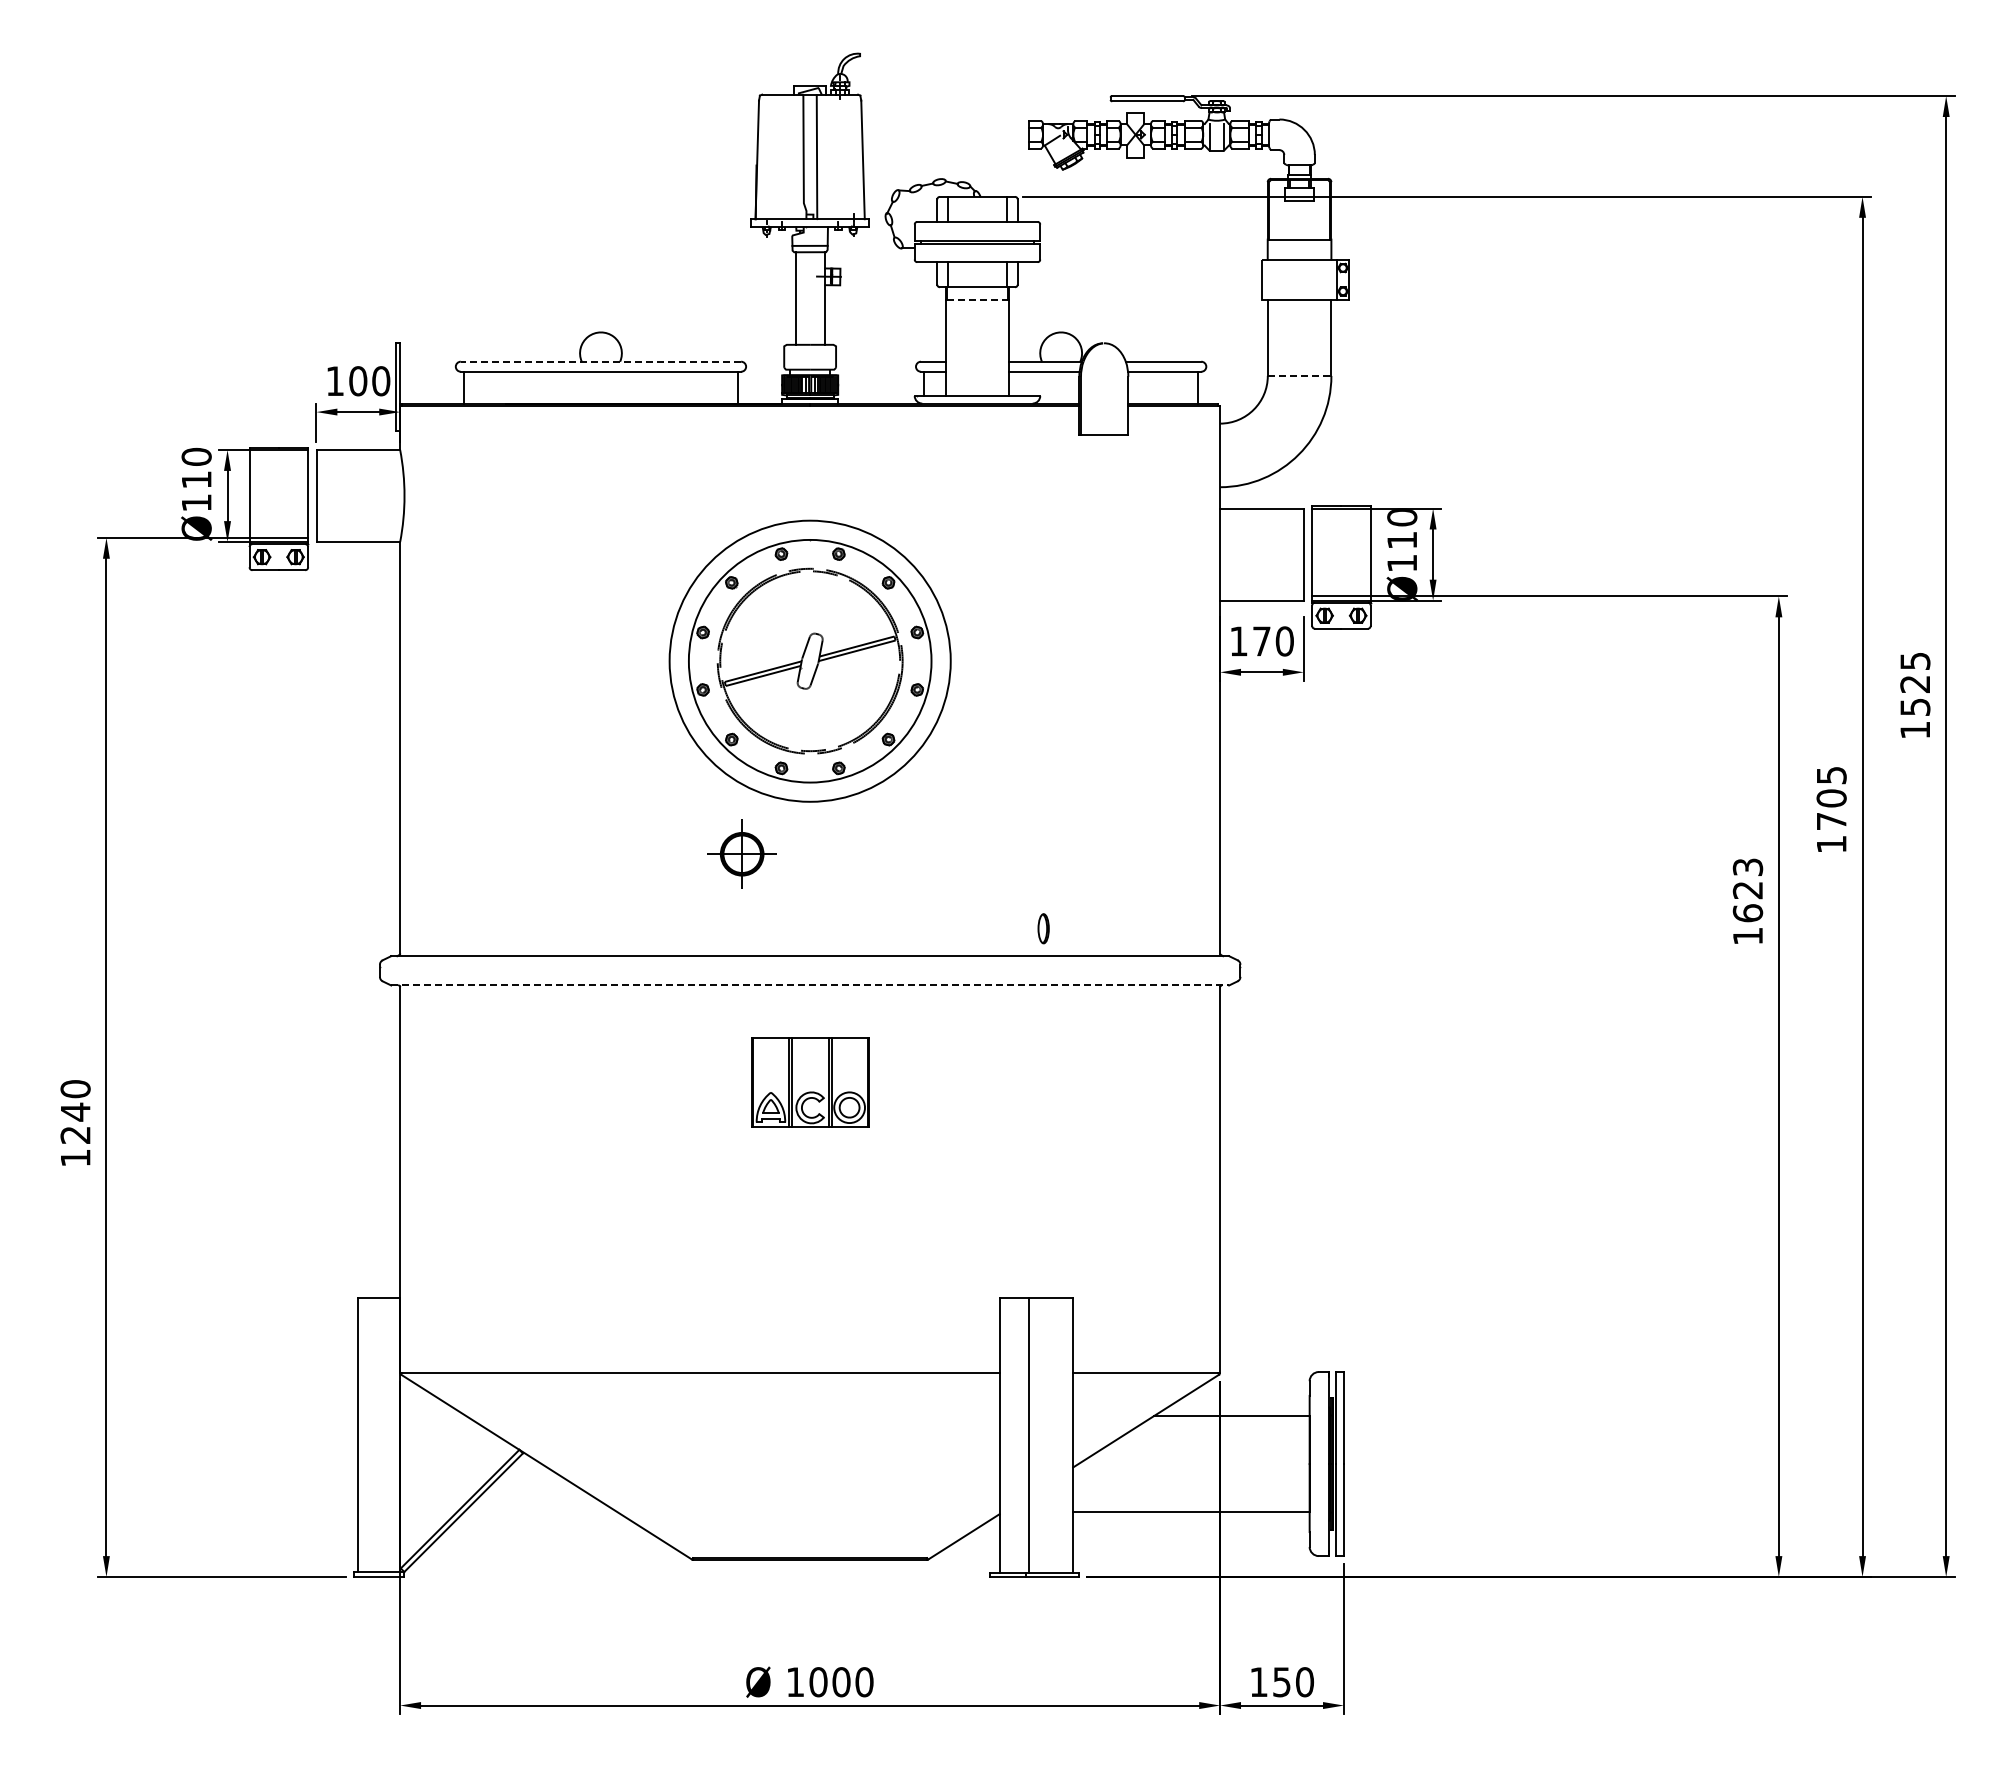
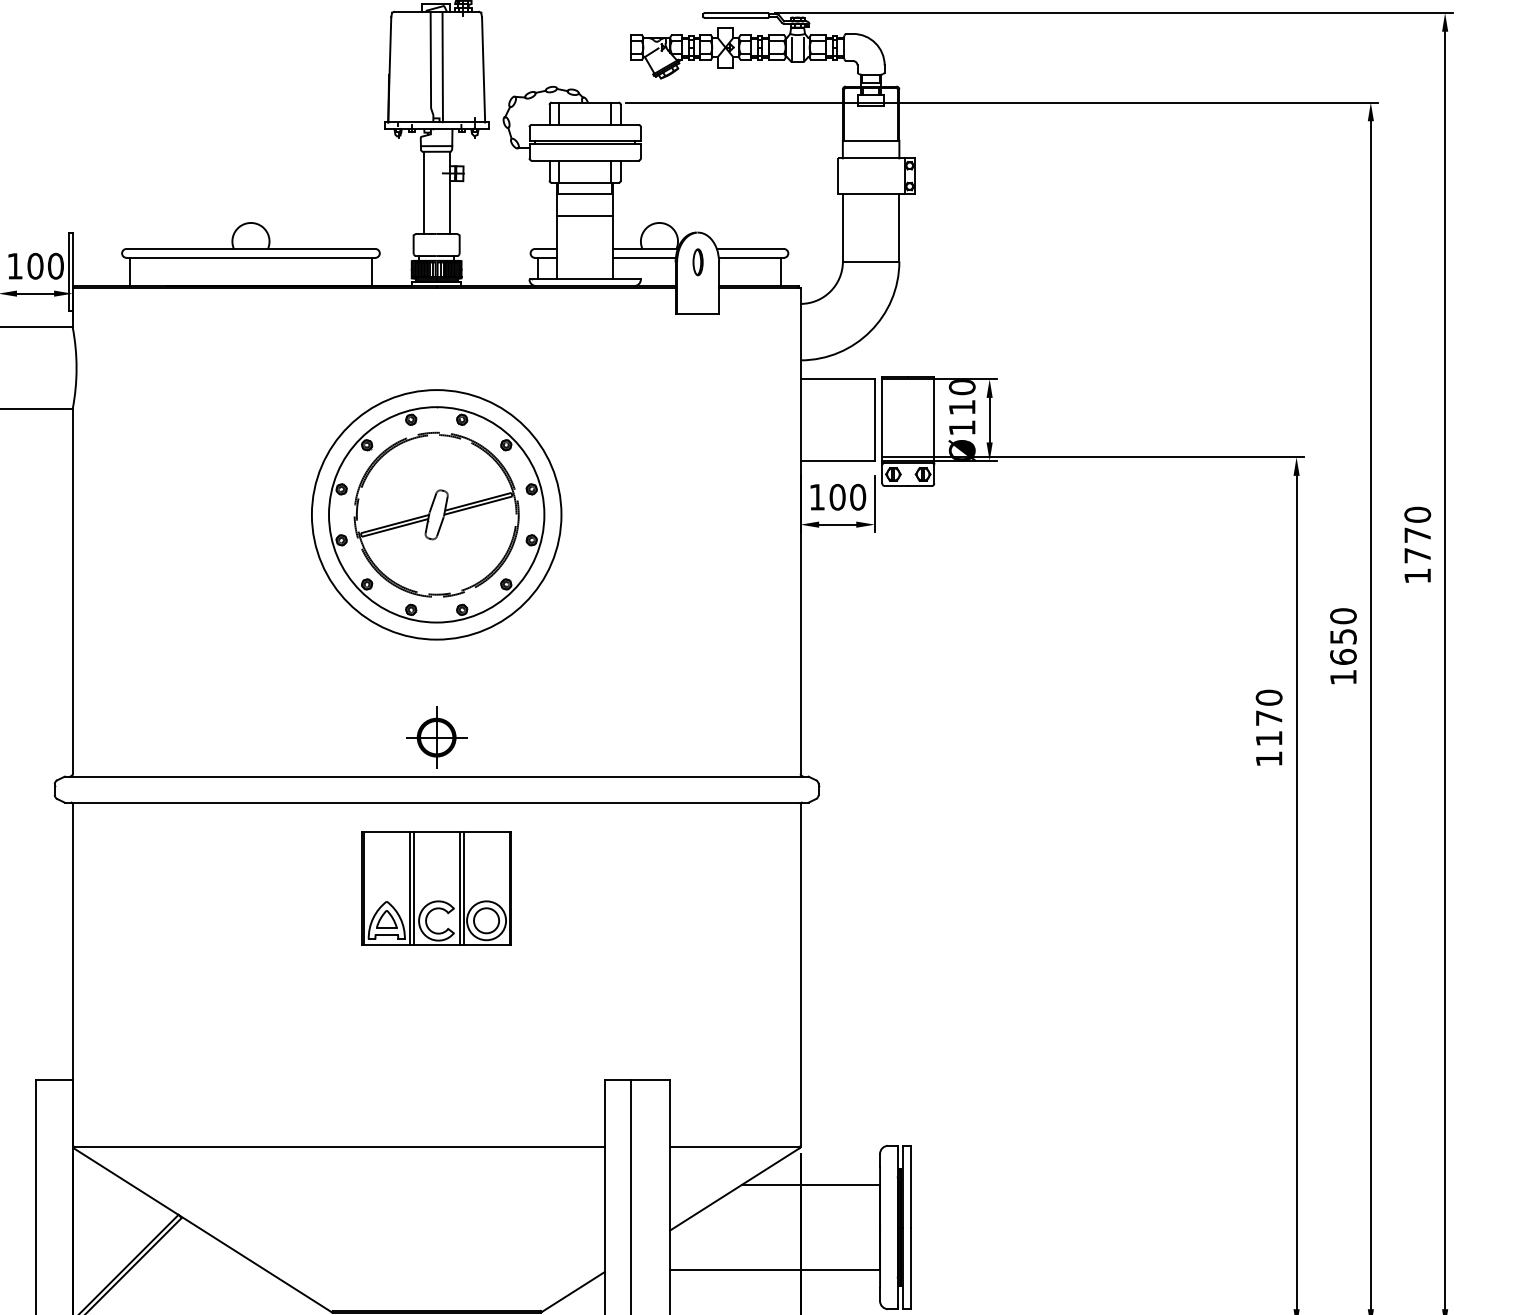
line: (977, 299) -> (585, 193), dashed -> solid
line: (977, 324) -> (585, 215), added
line: (600, 361) -> (250, 248), dashed -> solid
line: (1299, 375) -> (871, 261), dashed -> solid
text: (1261, 641) -> (837, 497), 170 -> 100
text: (1915, 683) -> (1417, 534), 1525 -> 1770
text: (1831, 798) -> (1343, 636), 1705 -> 1650
part: (741, 853) -> (436, 737), moved
text: (1747, 890) -> (1268, 718), 1623 -> 1170
part: (1043, 928) -> (697, 262), moved
line: (810, 985) -> (436, 802), dashed -> solid
part: (810, 1082) -> (436, 888), size x1.43

